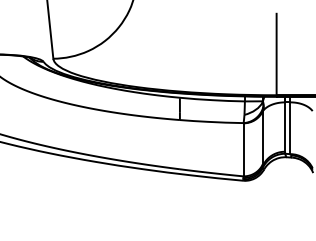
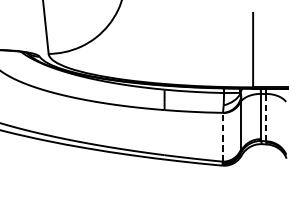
line: (290, 128) -> (265, 117), solid -> dashed
line: (243, 149) -> (222, 137), solid -> dashed

